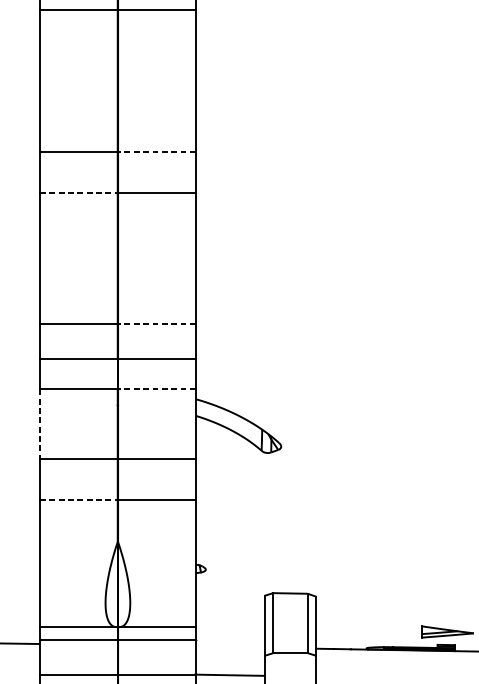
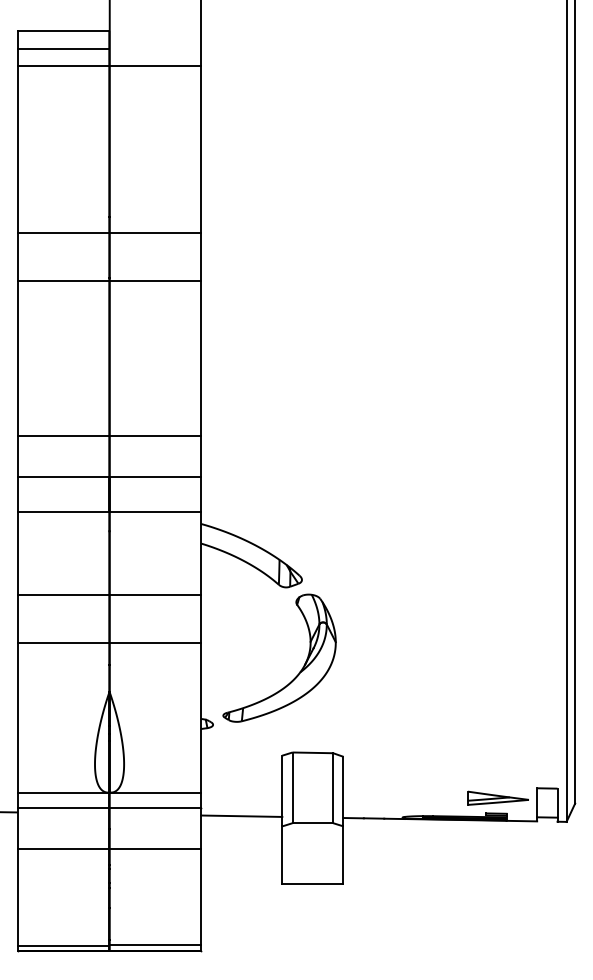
line: (156, 151) -> (155, 232), dashed -> solid
line: (78, 193) -> (63, 281), dashed -> solid
line: (156, 324) -> (155, 435), dashed -> solid
line: (156, 389) -> (155, 512), dashed -> solid
line: (39, 425) -> (17, 554), dashed -> solid
line: (78, 499) -> (63, 642), dashed -> solid
part: (279, 524) -> (299, 671), added
line: (229, 674) -> (241, 815), moved

